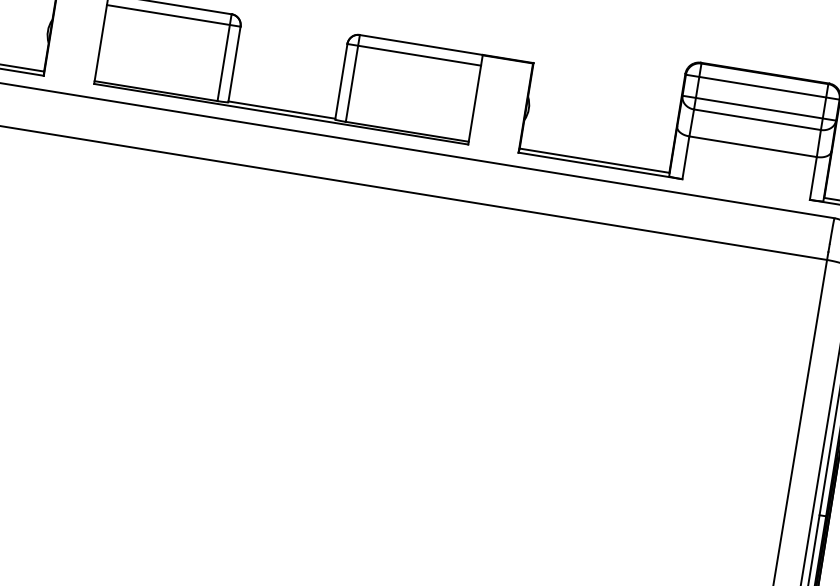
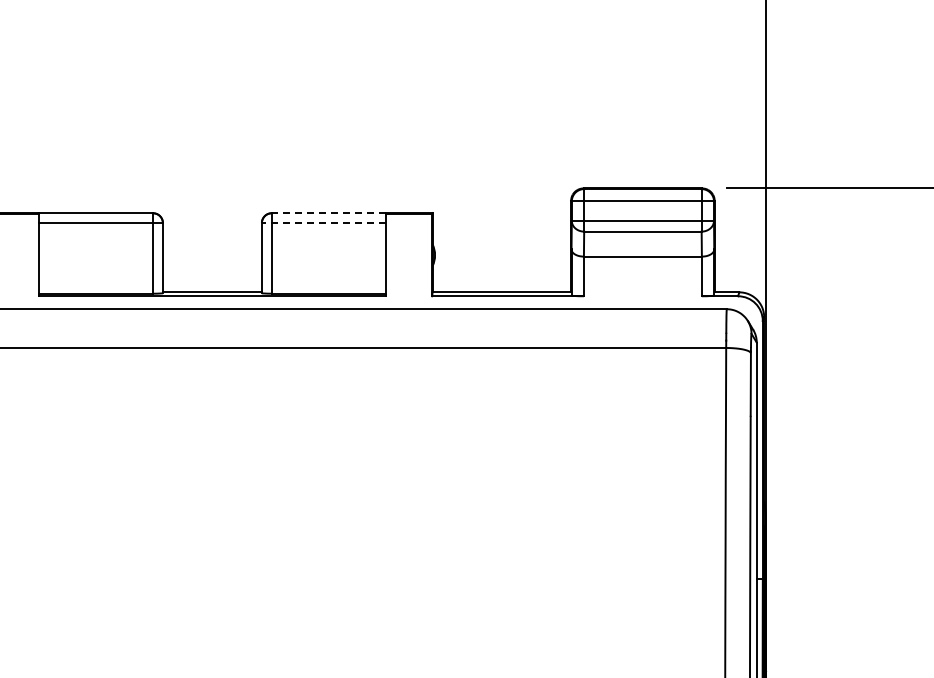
line: (421, 45) -> (328, 213), solid -> dashed
line: (413, 55) -> (323, 223), solid -> dashed

